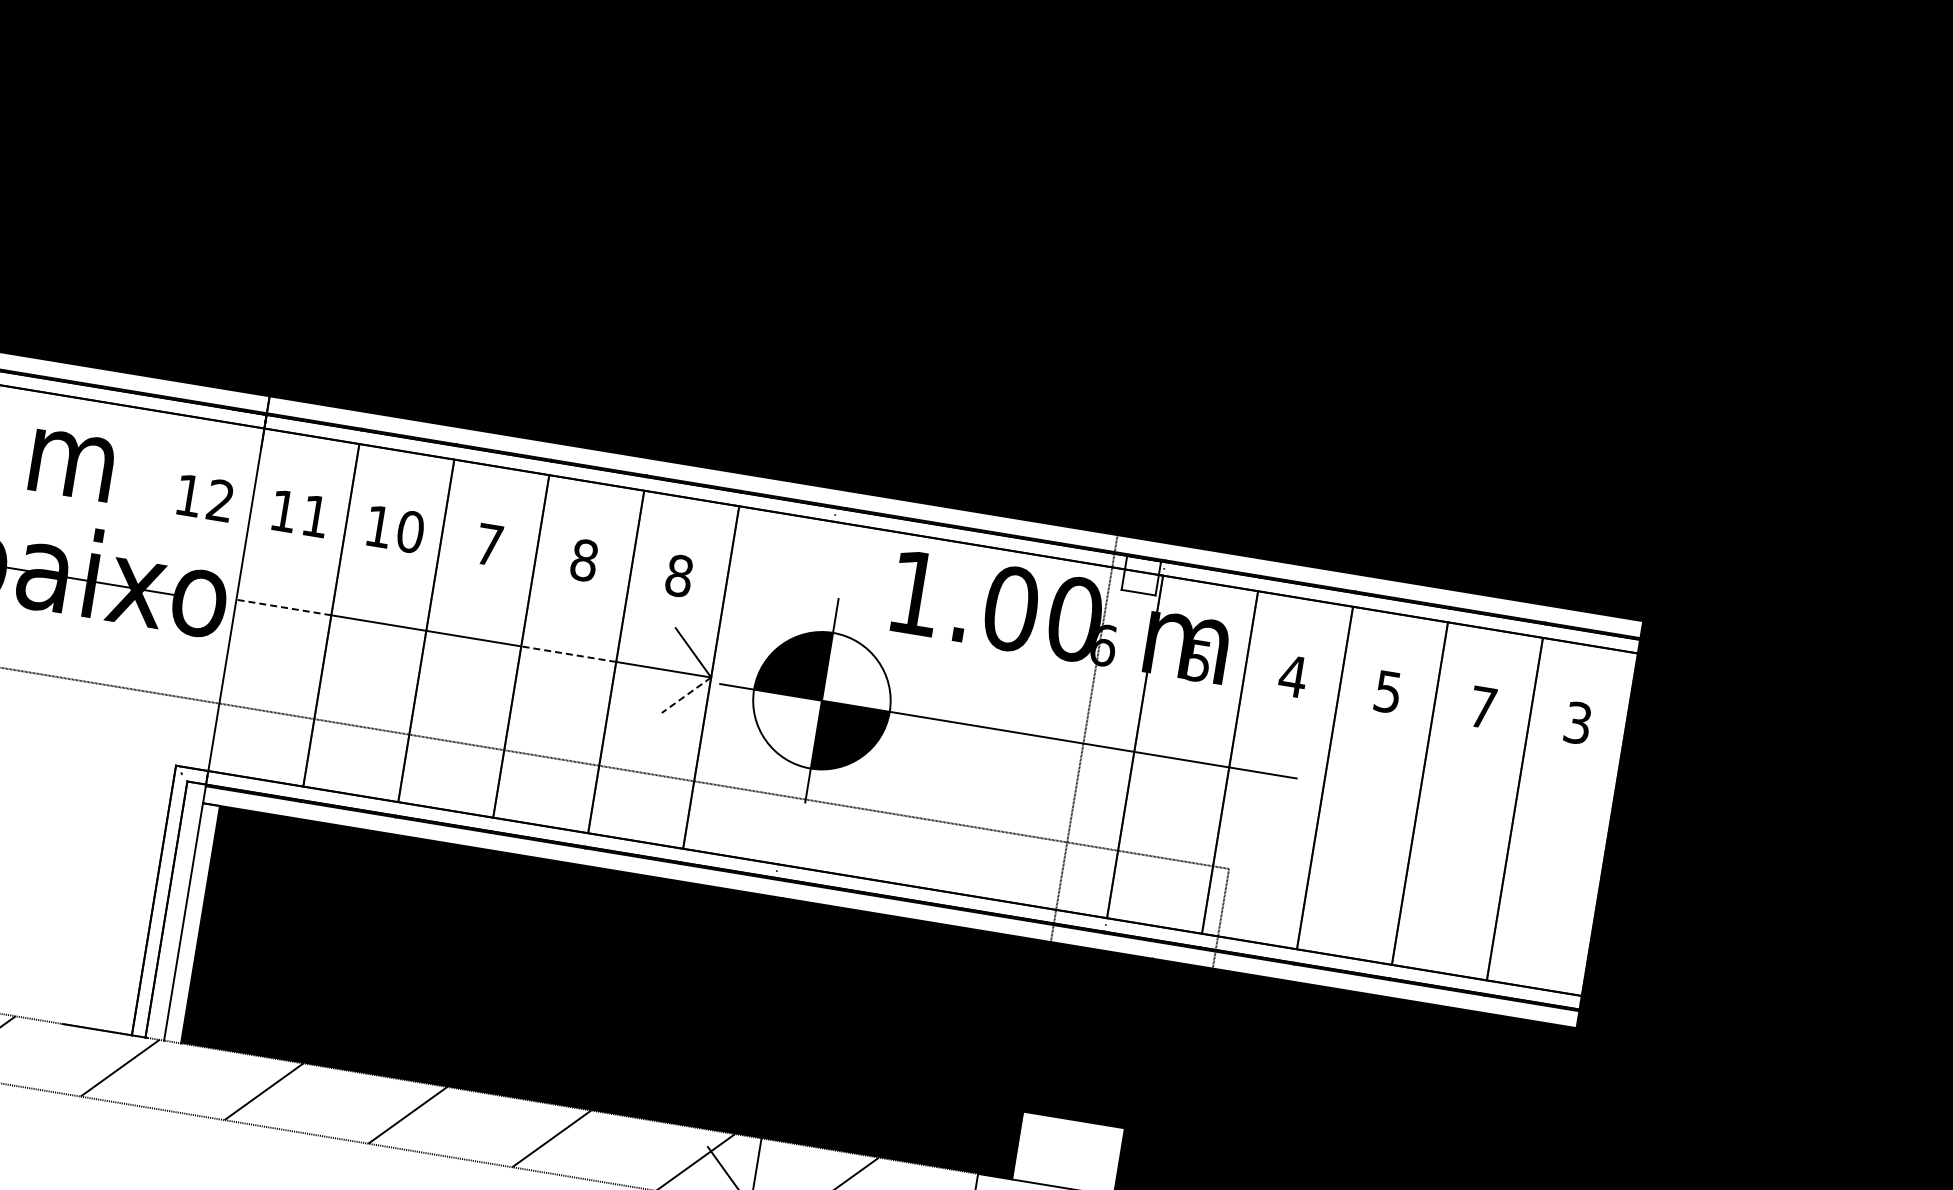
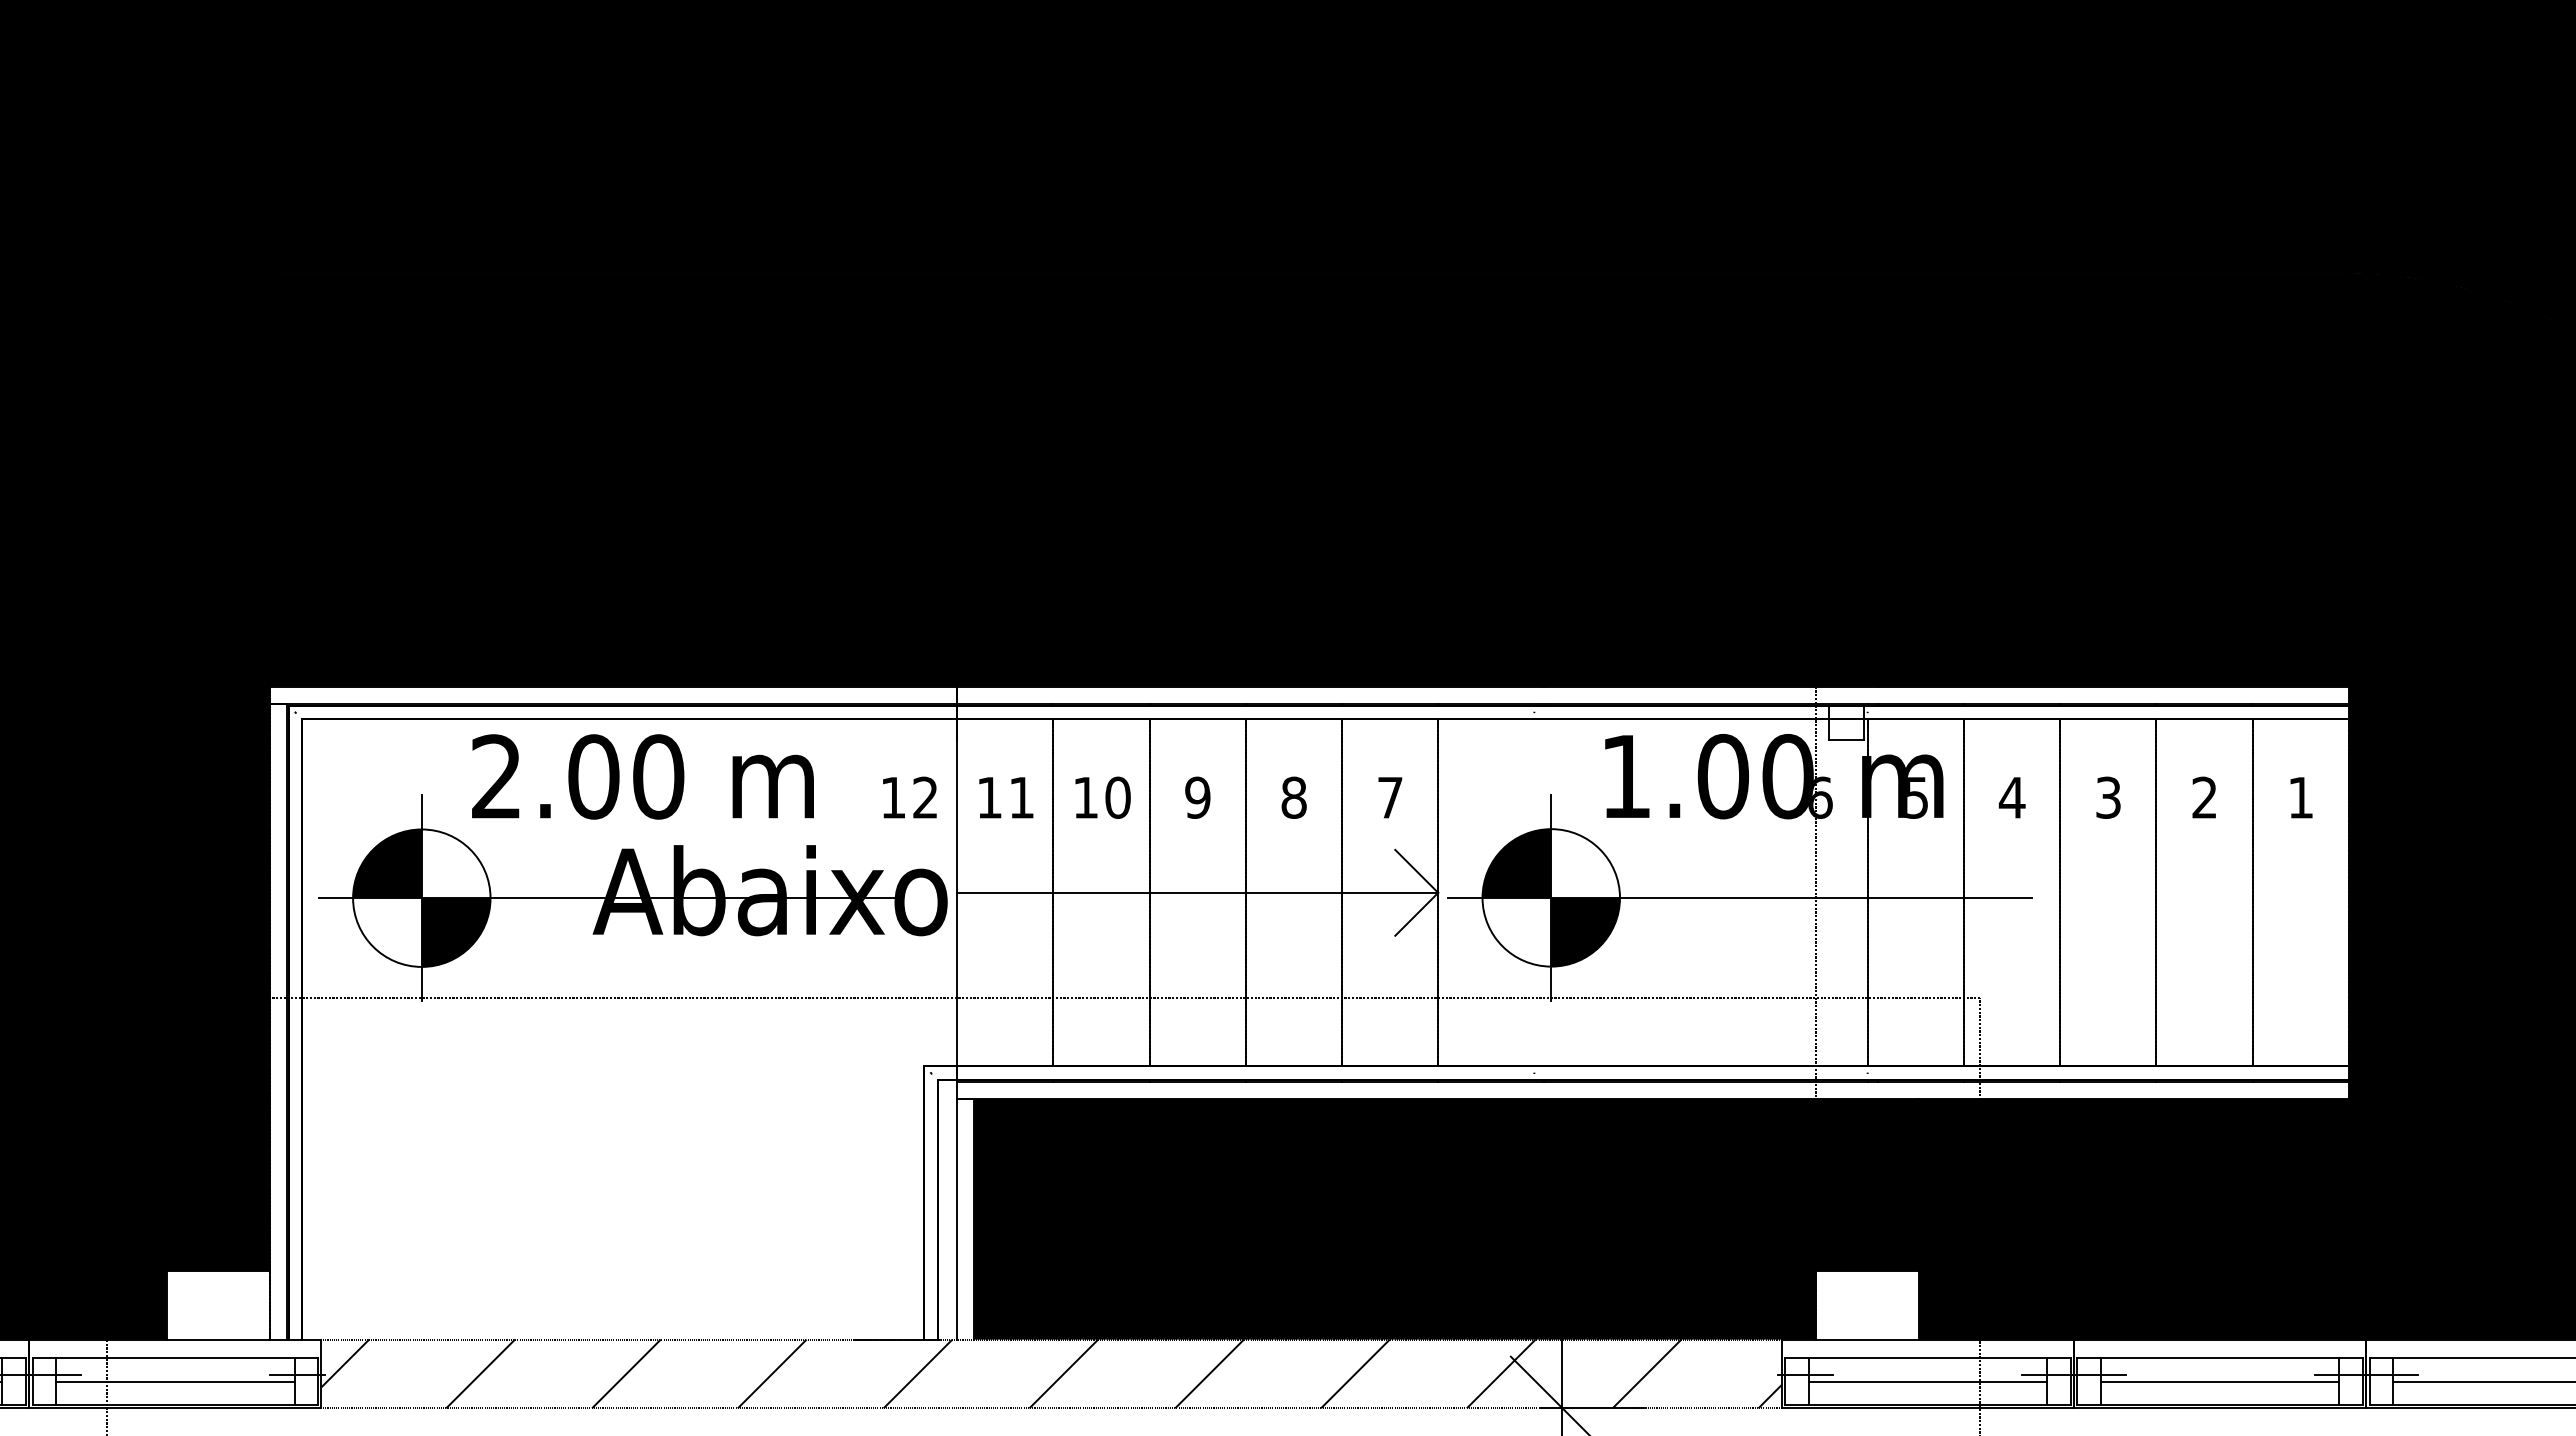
text: (489, 544) -> (1197, 797), 7 -> 9
text: (678, 575) -> (1389, 797), 8 -> 7
line: (283, 607) -> (1004, 892), dashed -> solid
line: (568, 653) -> (1293, 892), dashed -> solid
text: (1388, 691) -> (2108, 797), 5 -> 3
line: (686, 695) -> (1416, 914), dashed -> solid
text: (1482, 707) -> (2204, 797), 7 -> 2
text: (1577, 722) -> (2300, 797), 3 -> 1

